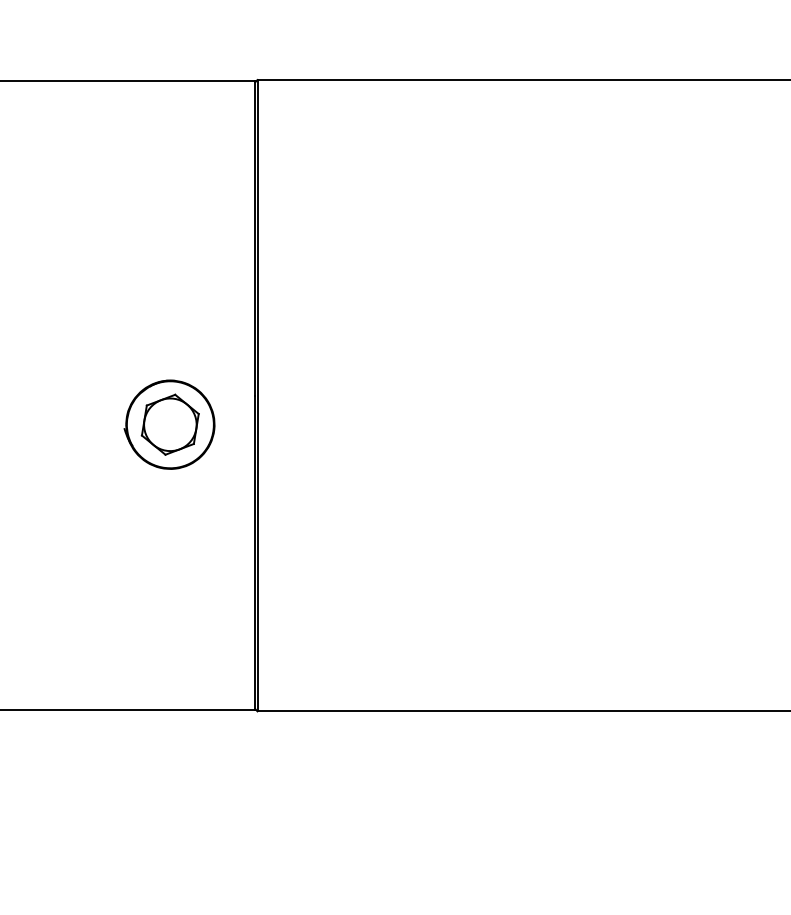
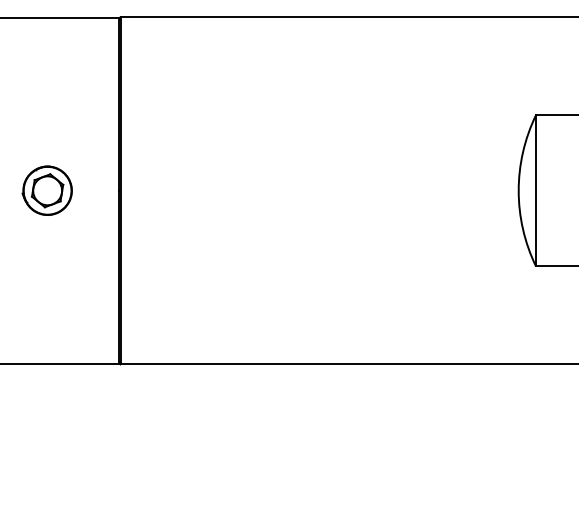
part: (168, 424) -> (46, 190), moved

